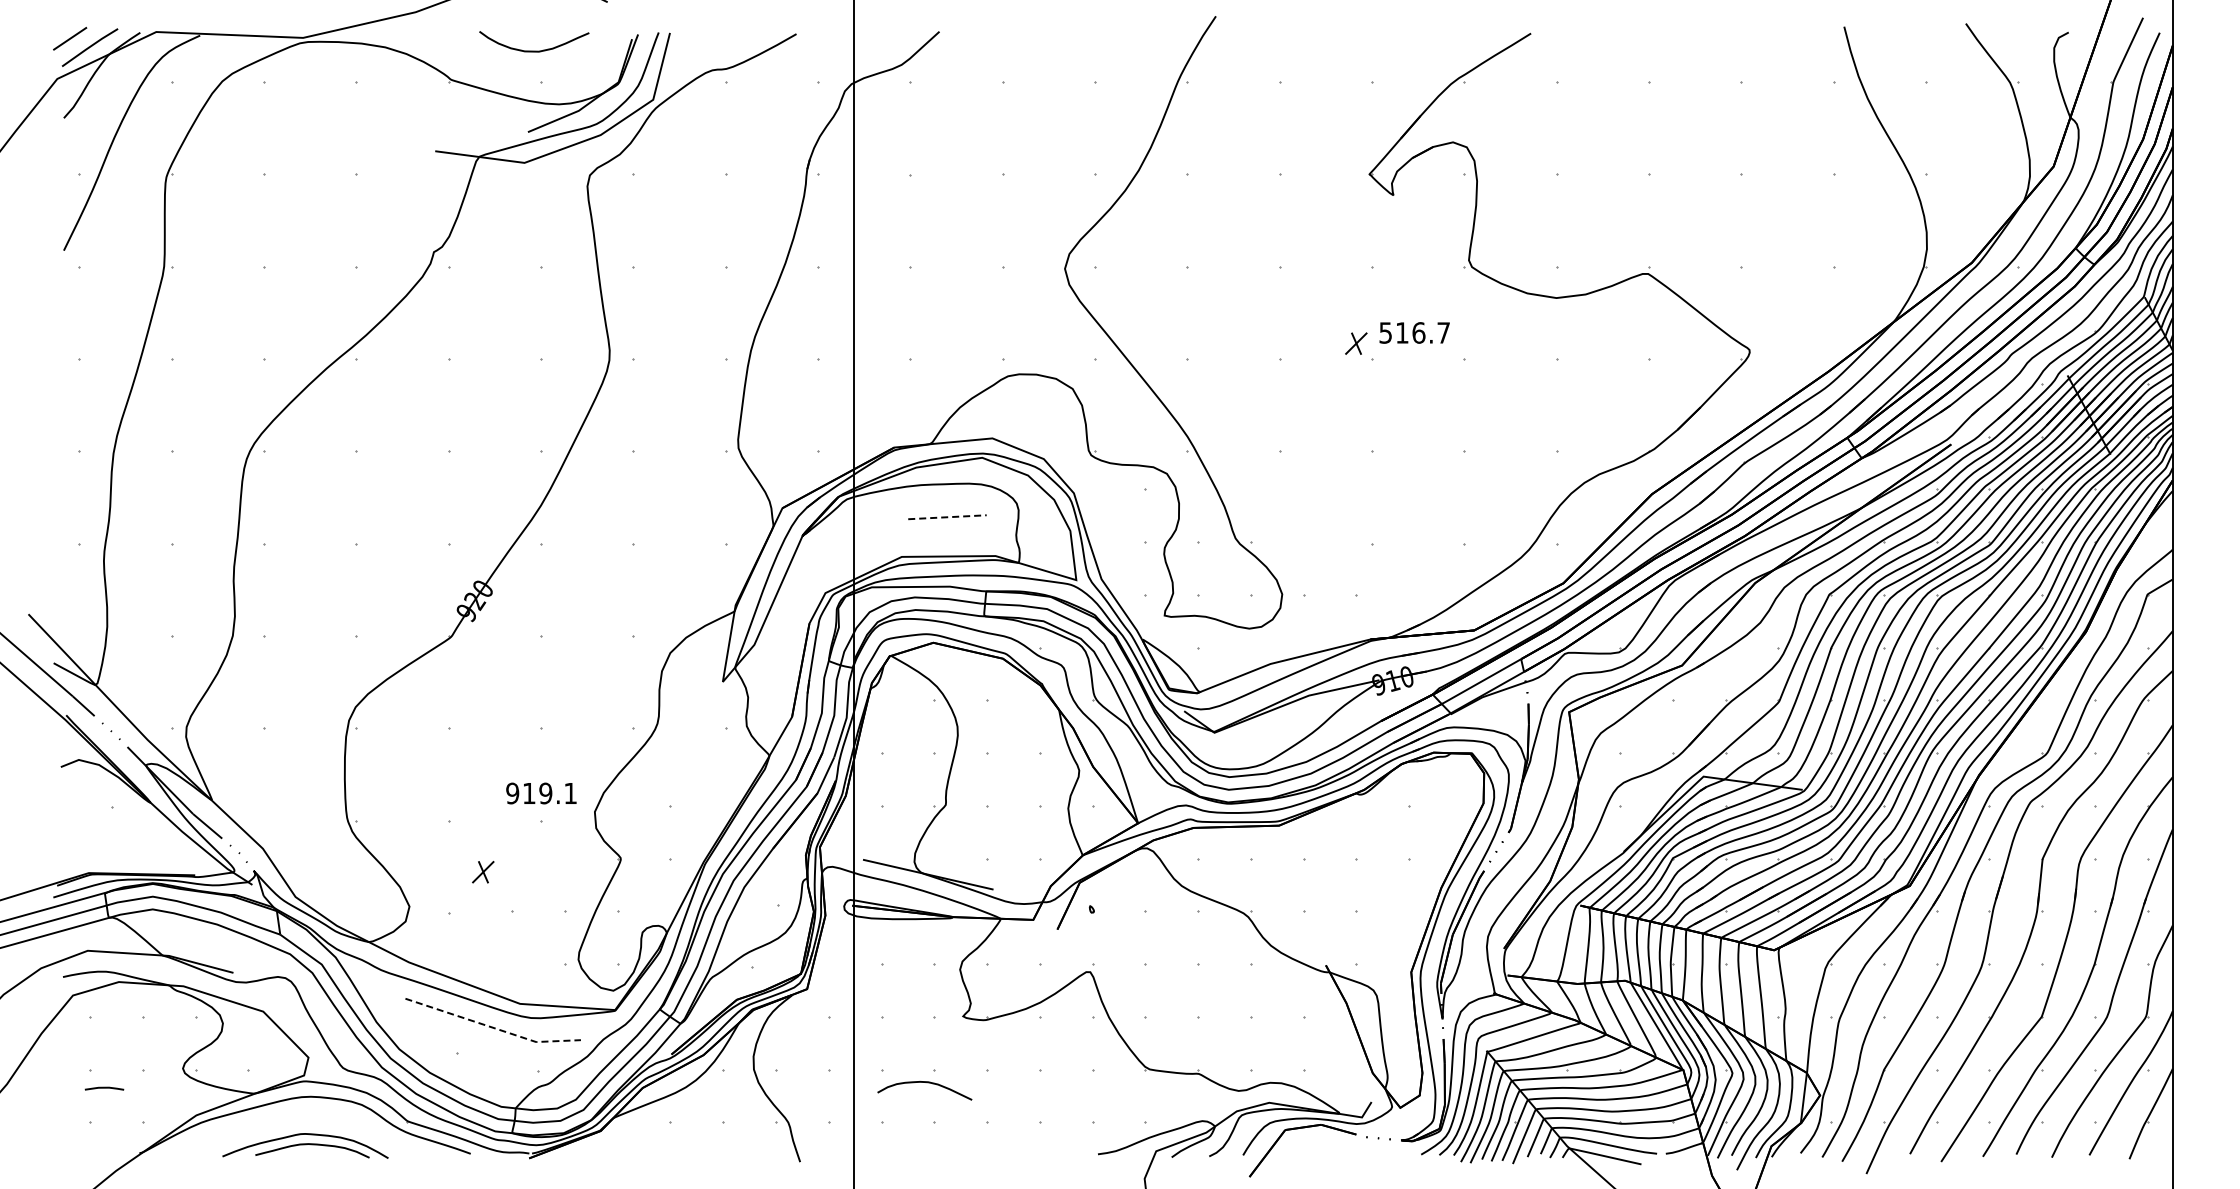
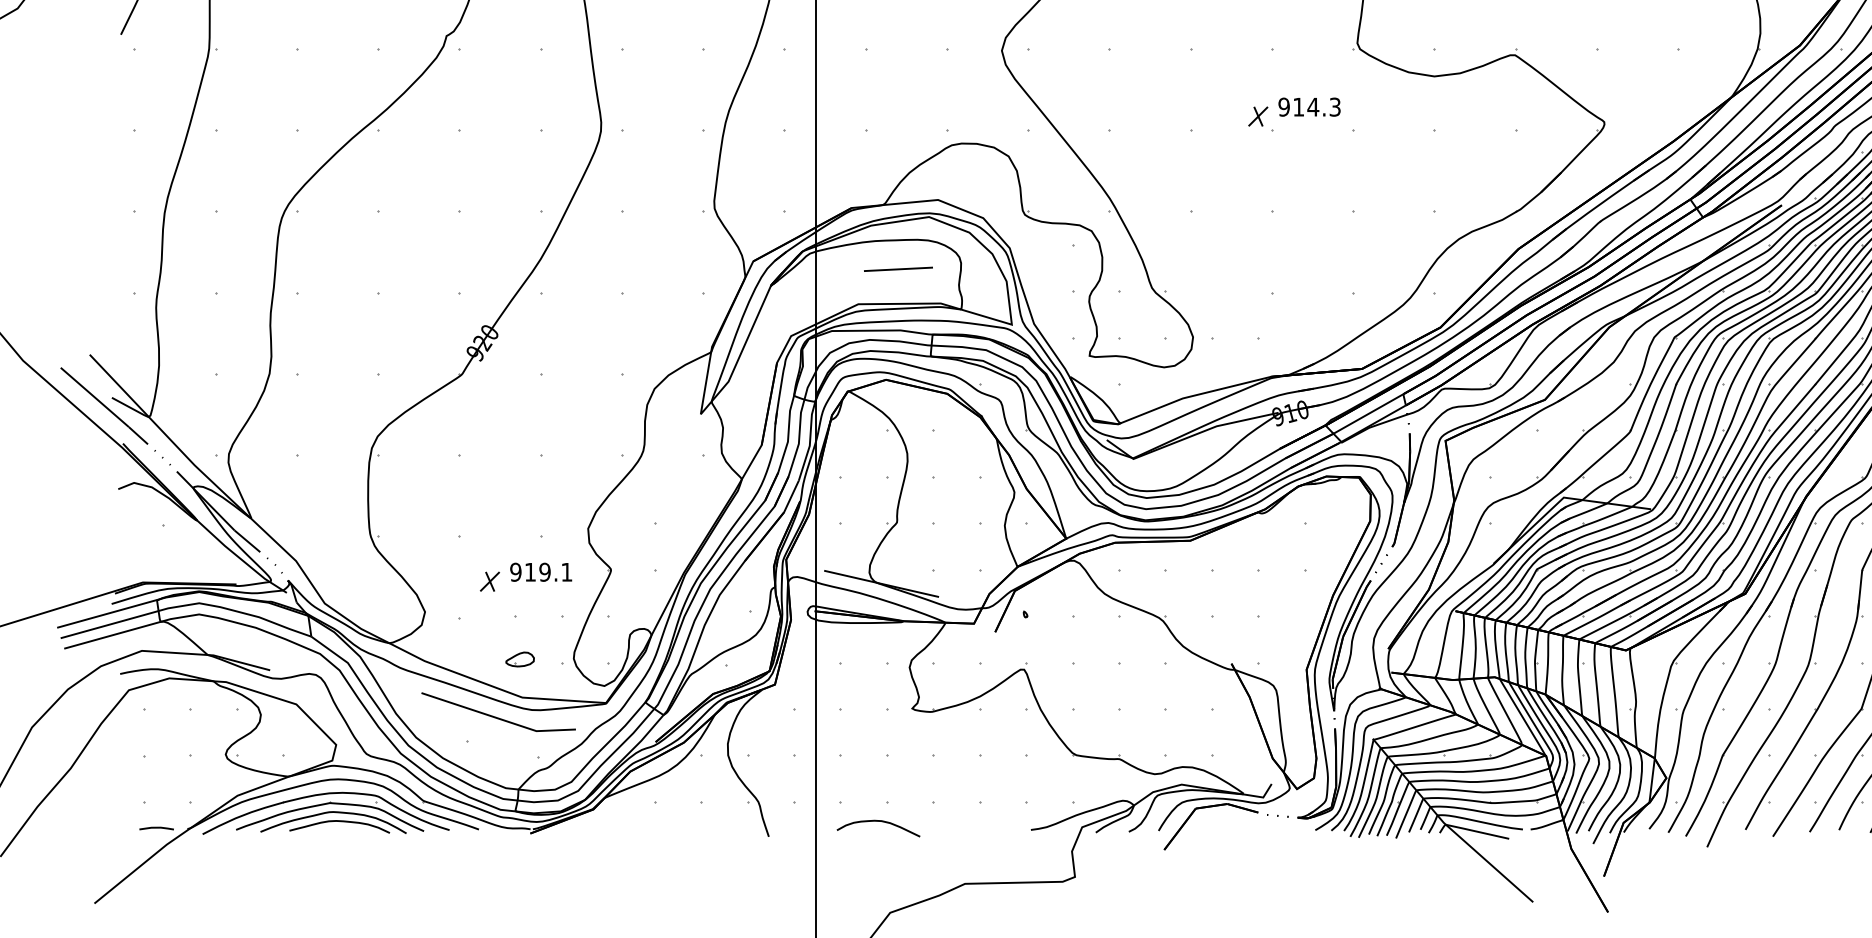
text: (1414, 332) -> (1309, 106), 516.7 -> 914.3
line: (947, 517) -> (898, 269), dashed -> solid
text: (541, 793) -> (541, 572), moved
part: (517, 960) -> (520, 659), added
line: (492, 1027) -> (498, 718), dashed -> solid
curve: (926, 1083) -> (880, 822), moved
line: (104, 1088) -> (156, 828), moved
part: (293, 1126) -> (322, 805), added

